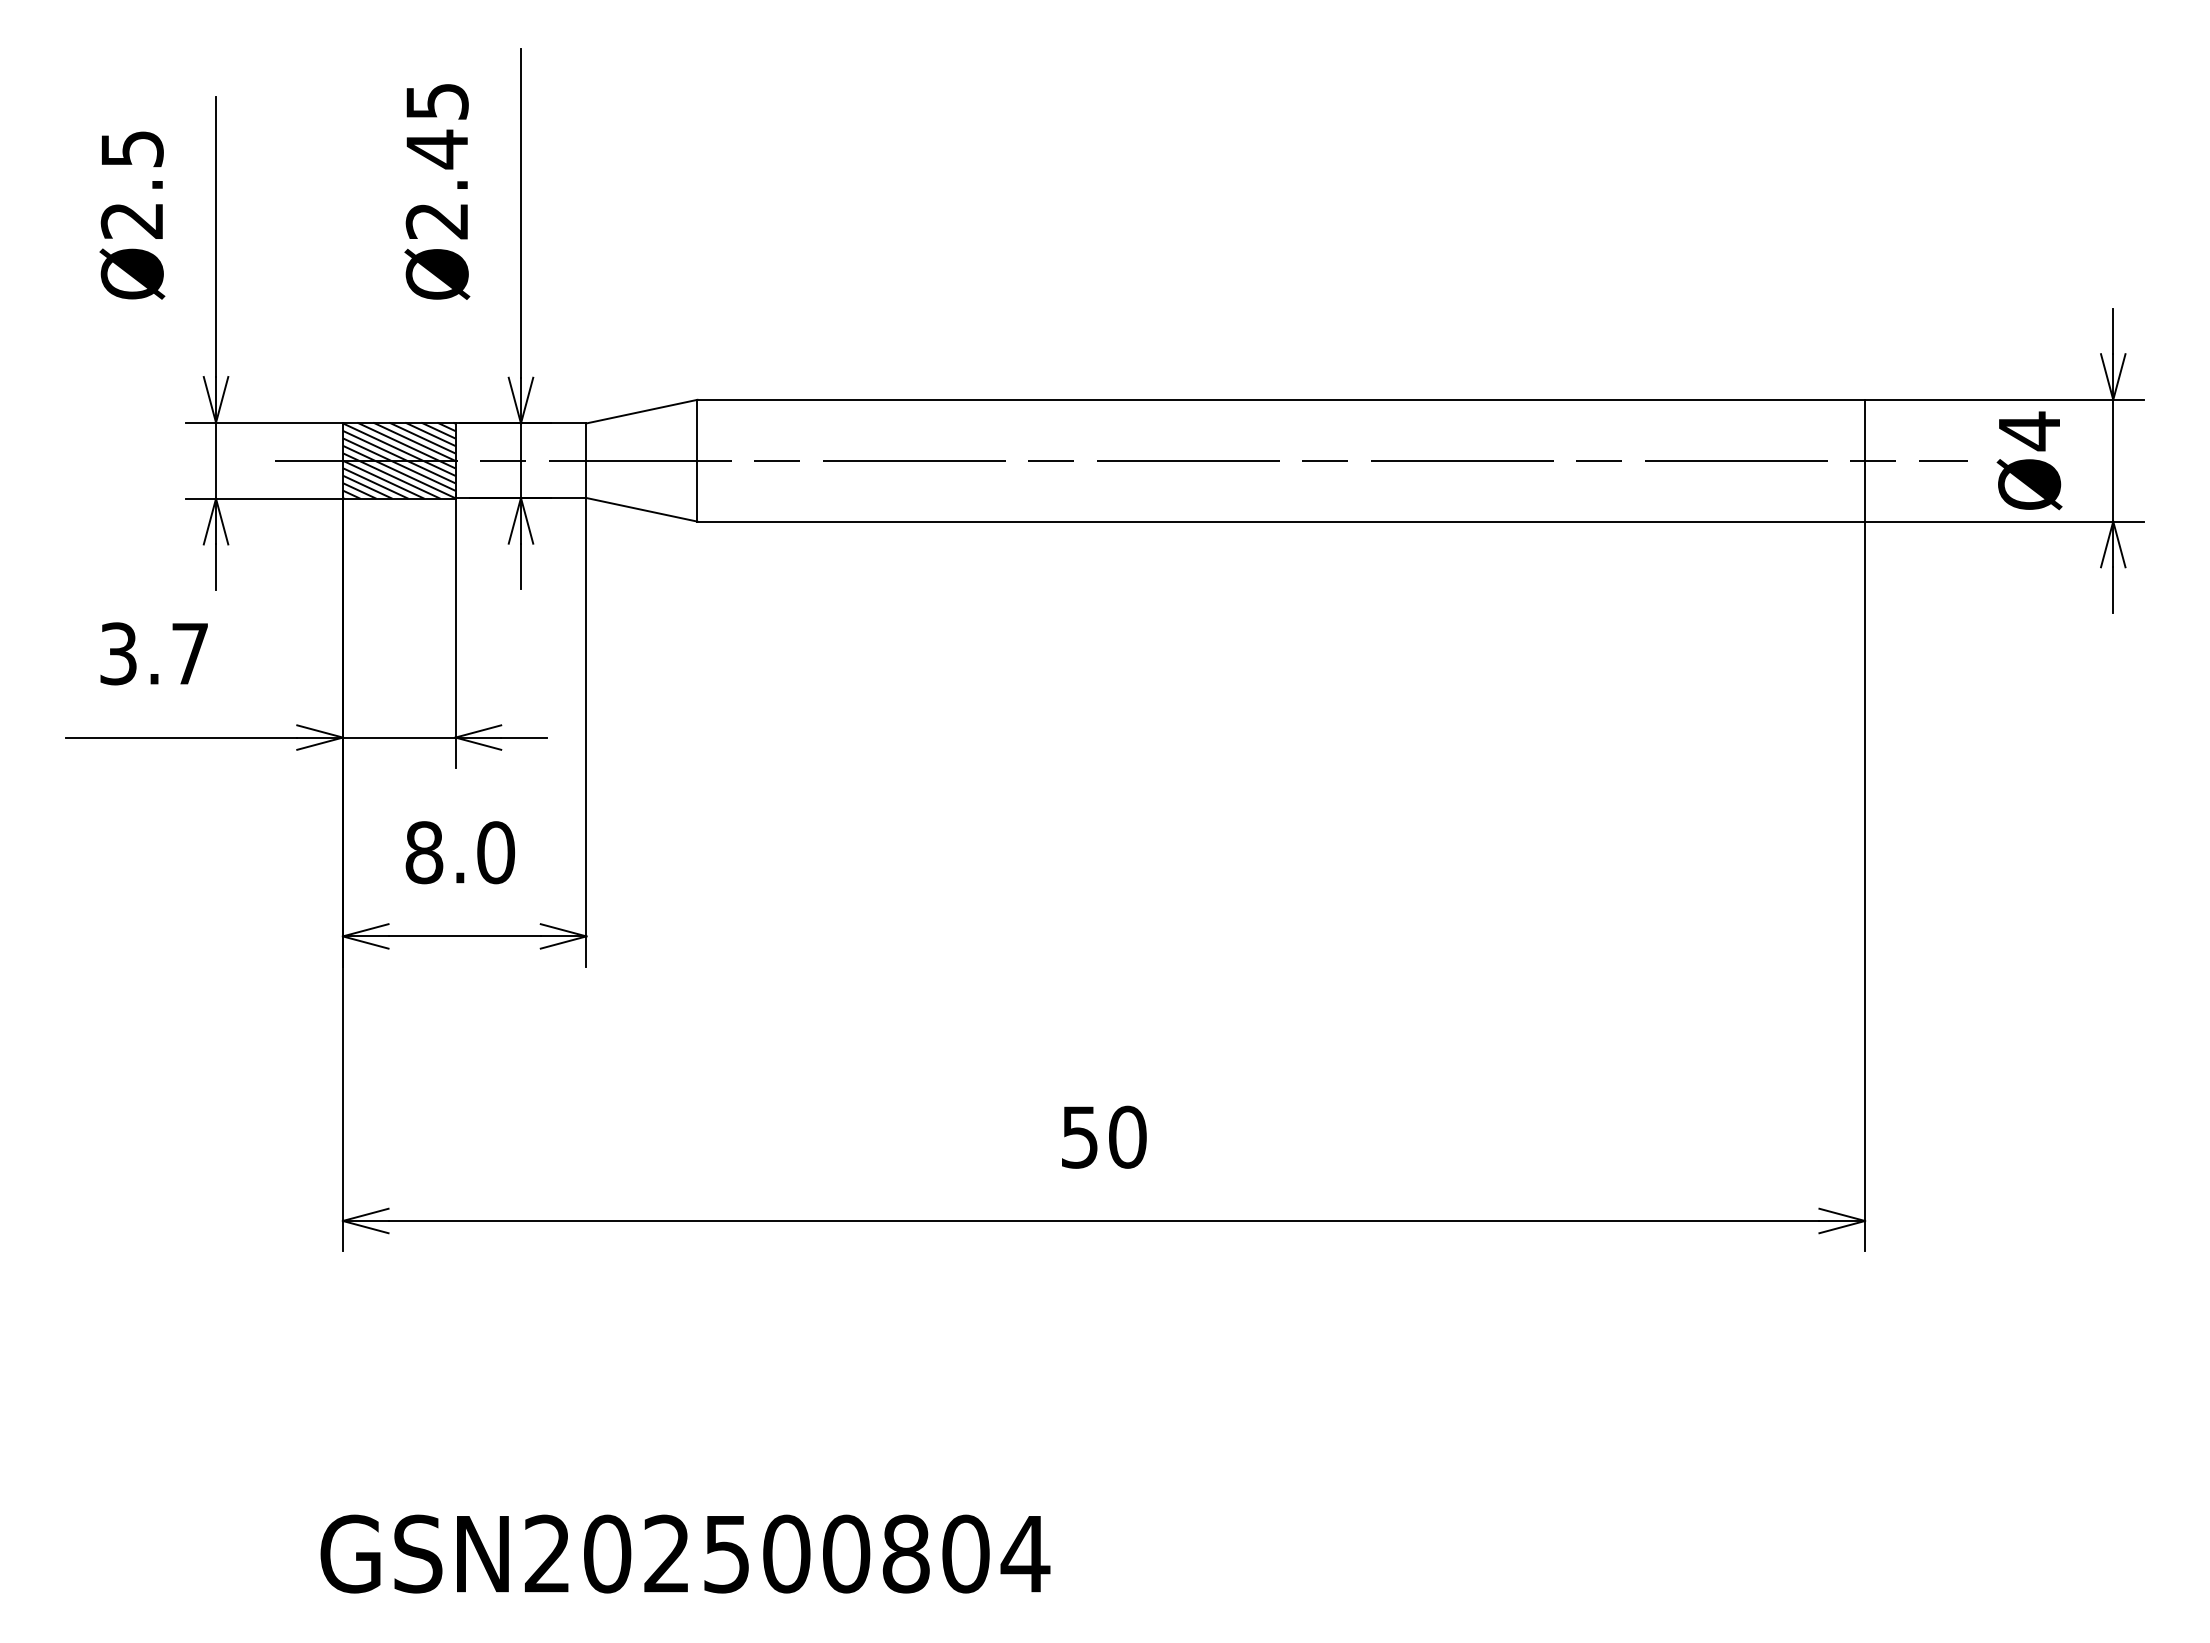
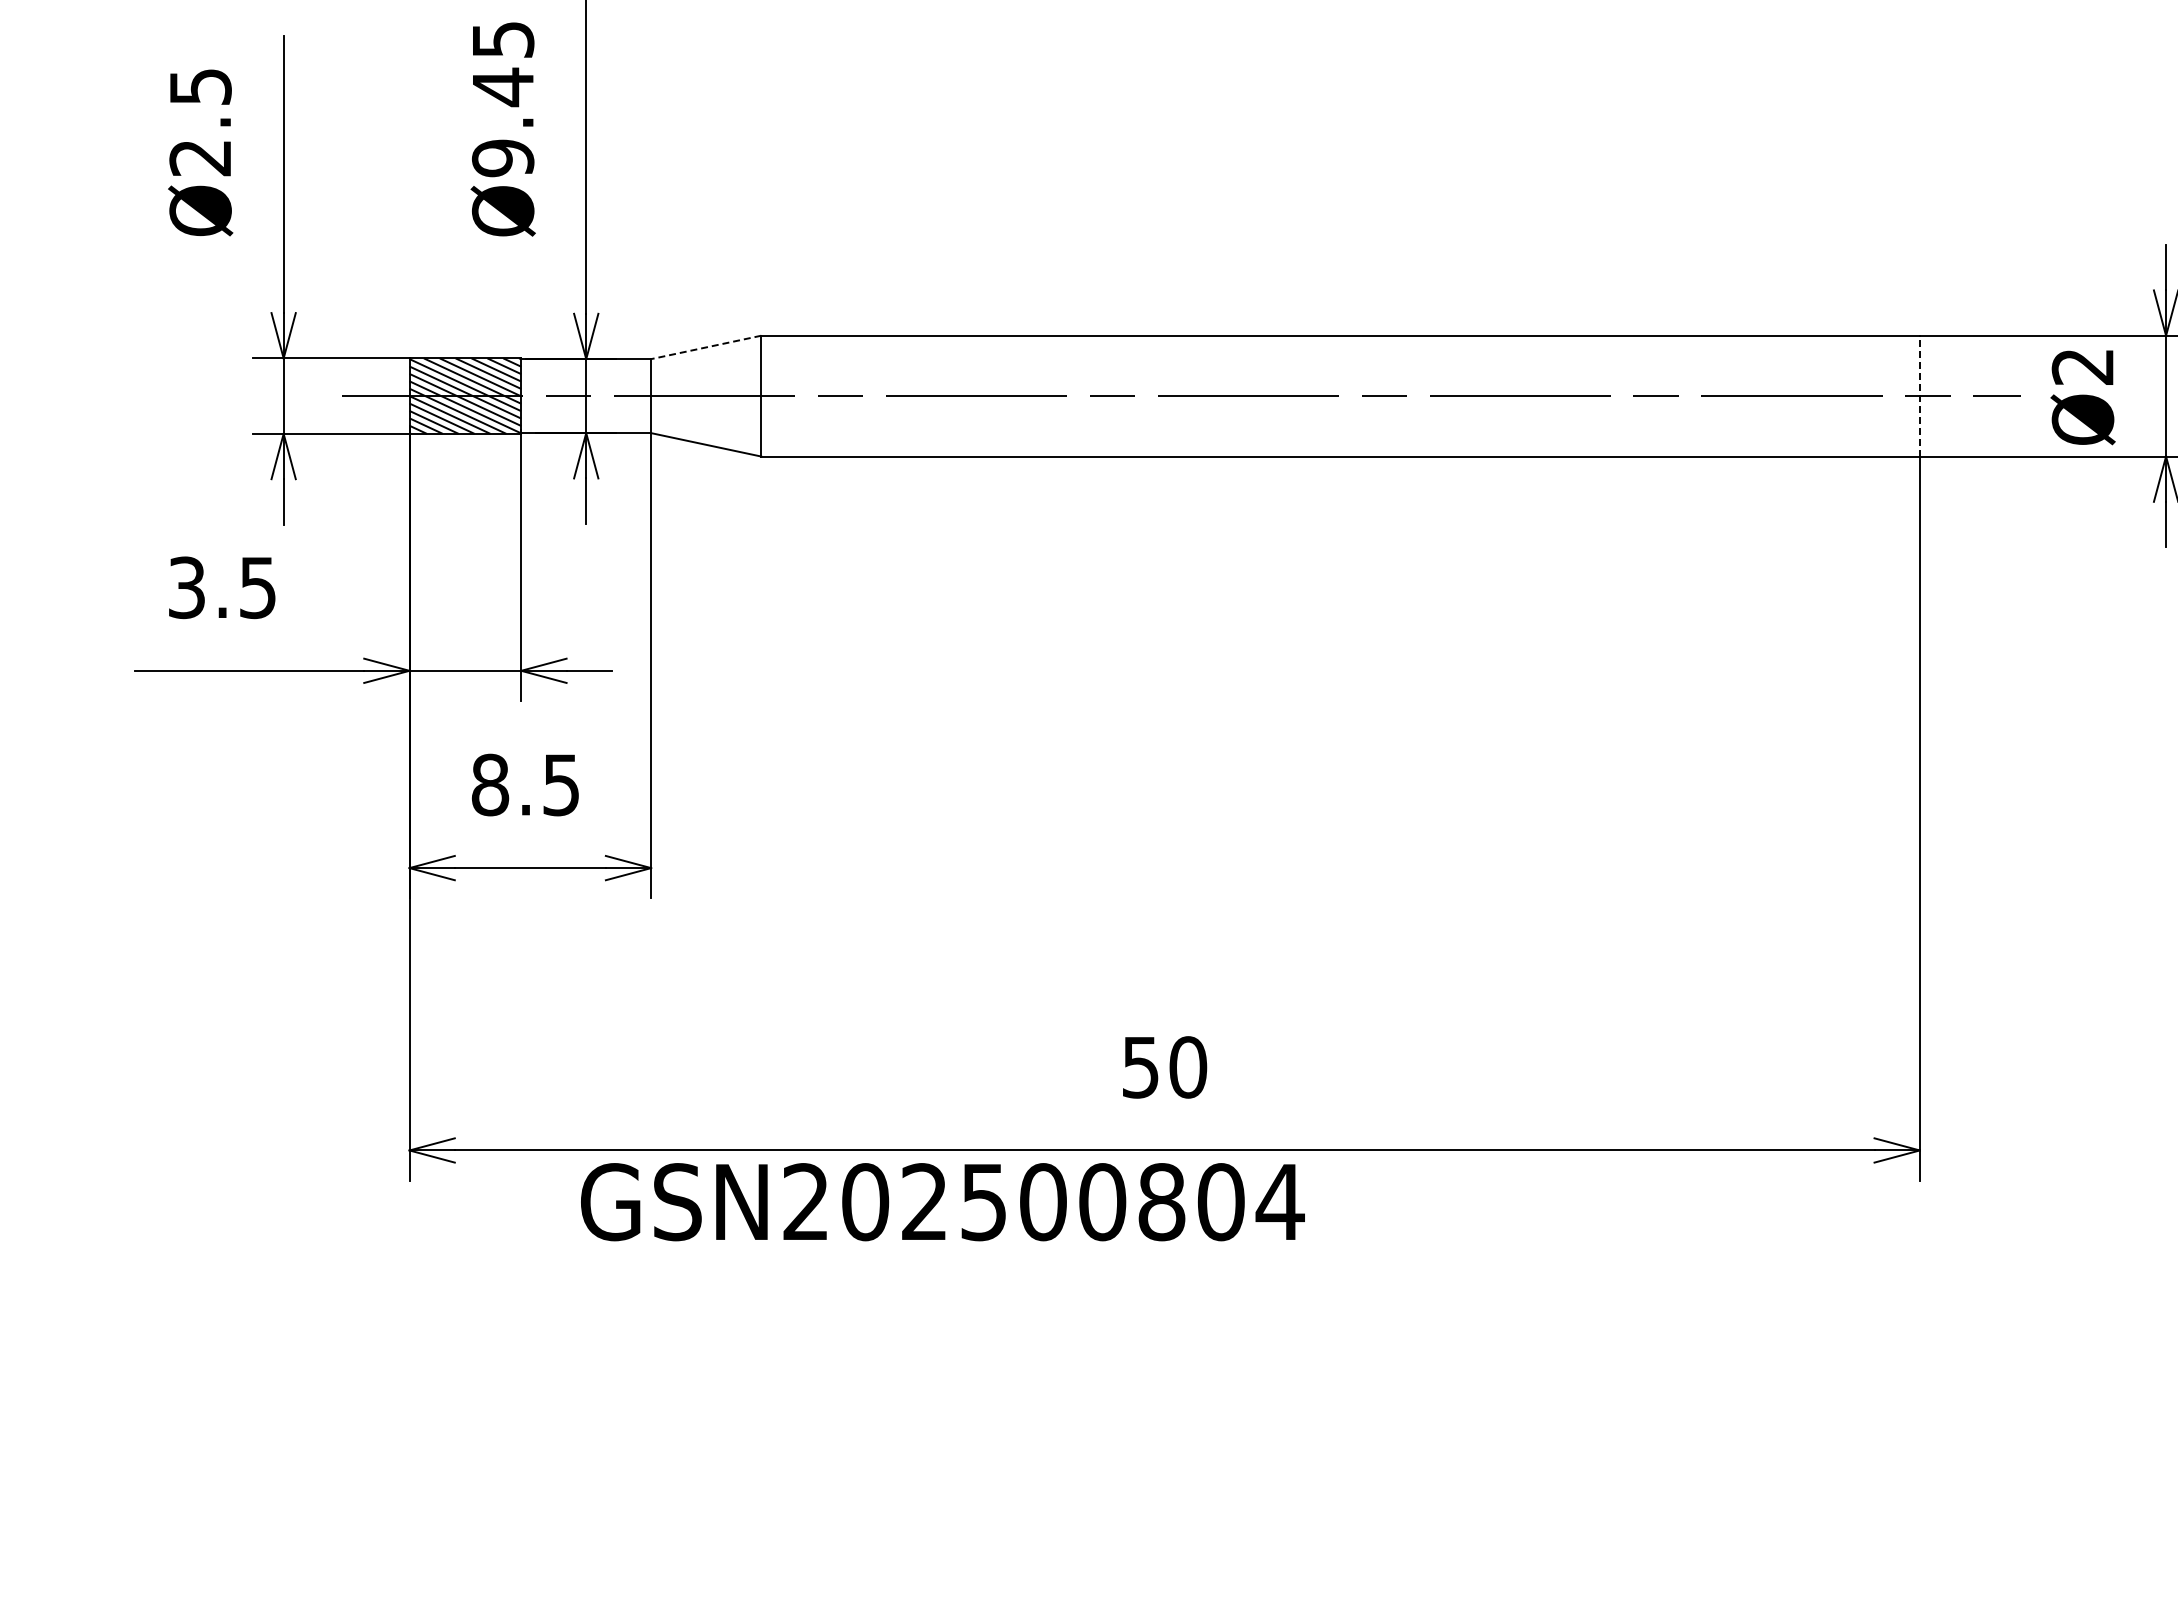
text: (436, 221) -> (502, 158), Ø2.45 -> Ø9.45
line: (641, 411) -> (705, 347), solid -> dashed
text: (2028, 431) -> (2081, 367), Ø4 -> Ø2
line: (1865, 460) -> (1920, 395), solid -> dashed
text: (189, 654) -> (257, 588), 3.7 -> 3.5
text: (496, 852) -> (561, 784), 8.0 -> 8.5
text: (685, 1553) -> (942, 1201), moved

